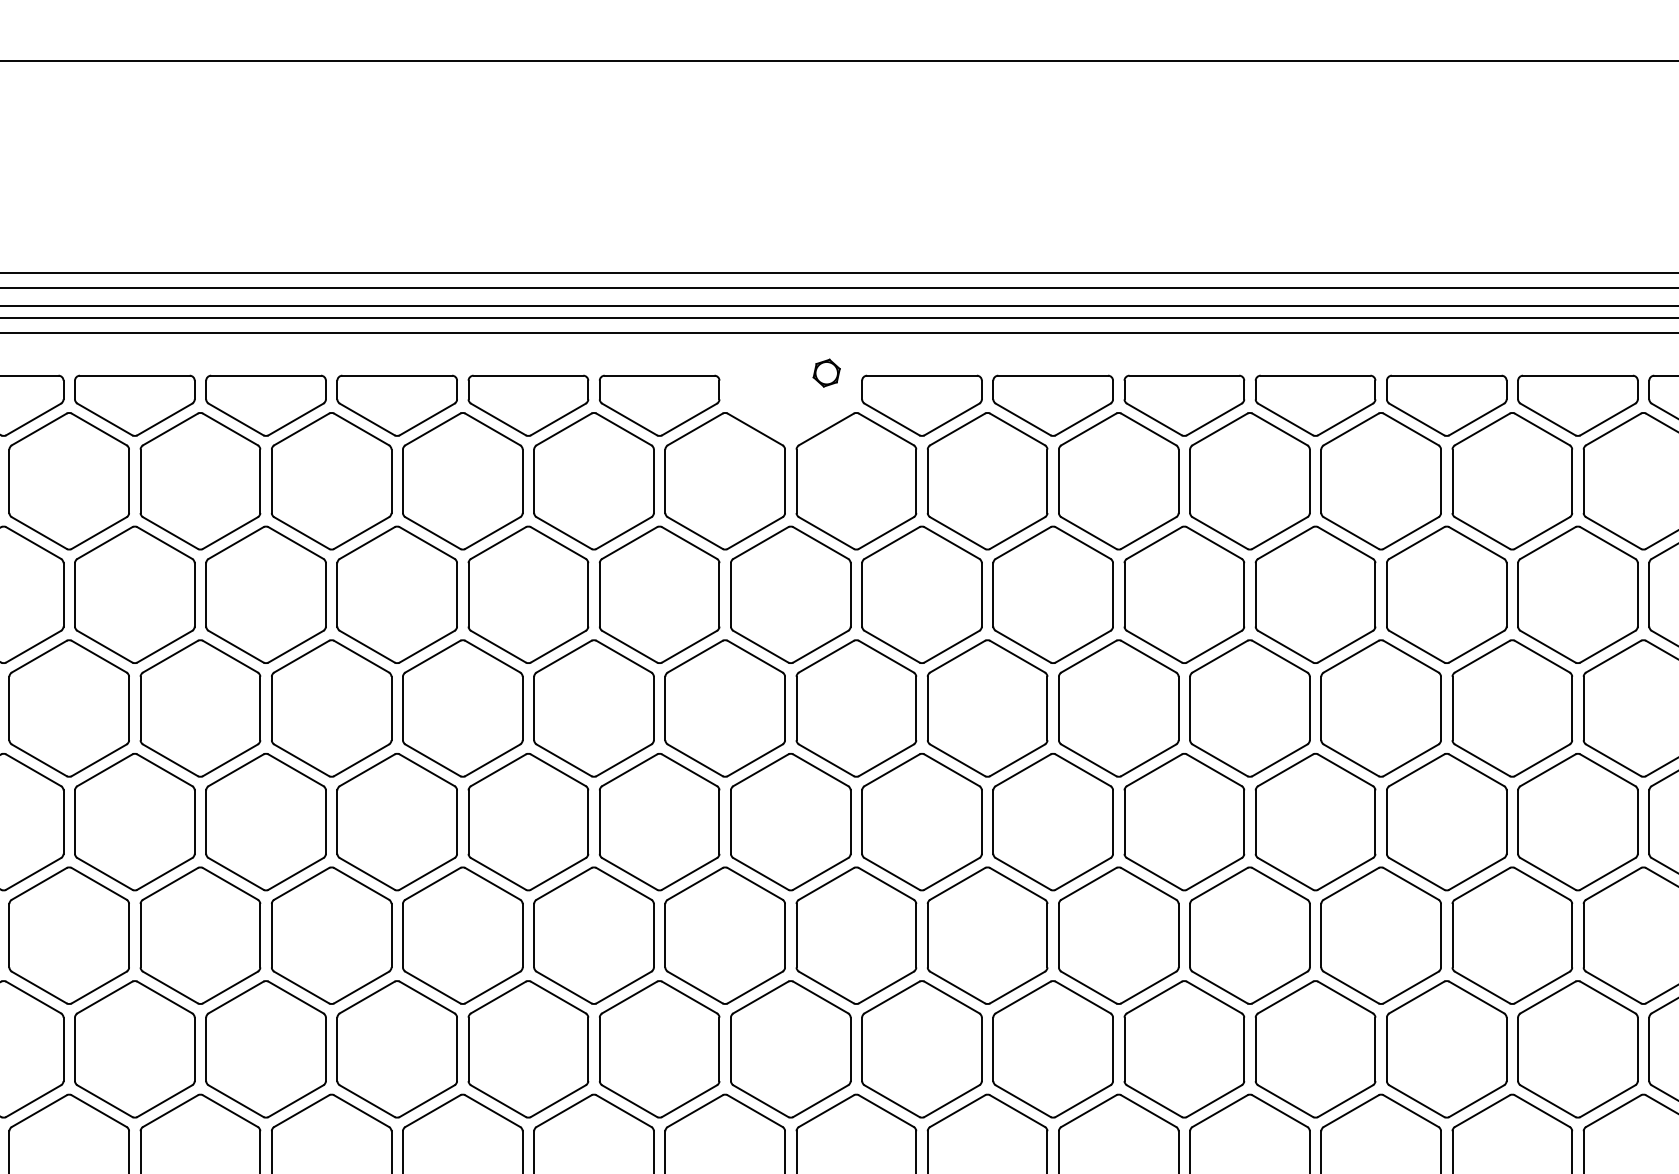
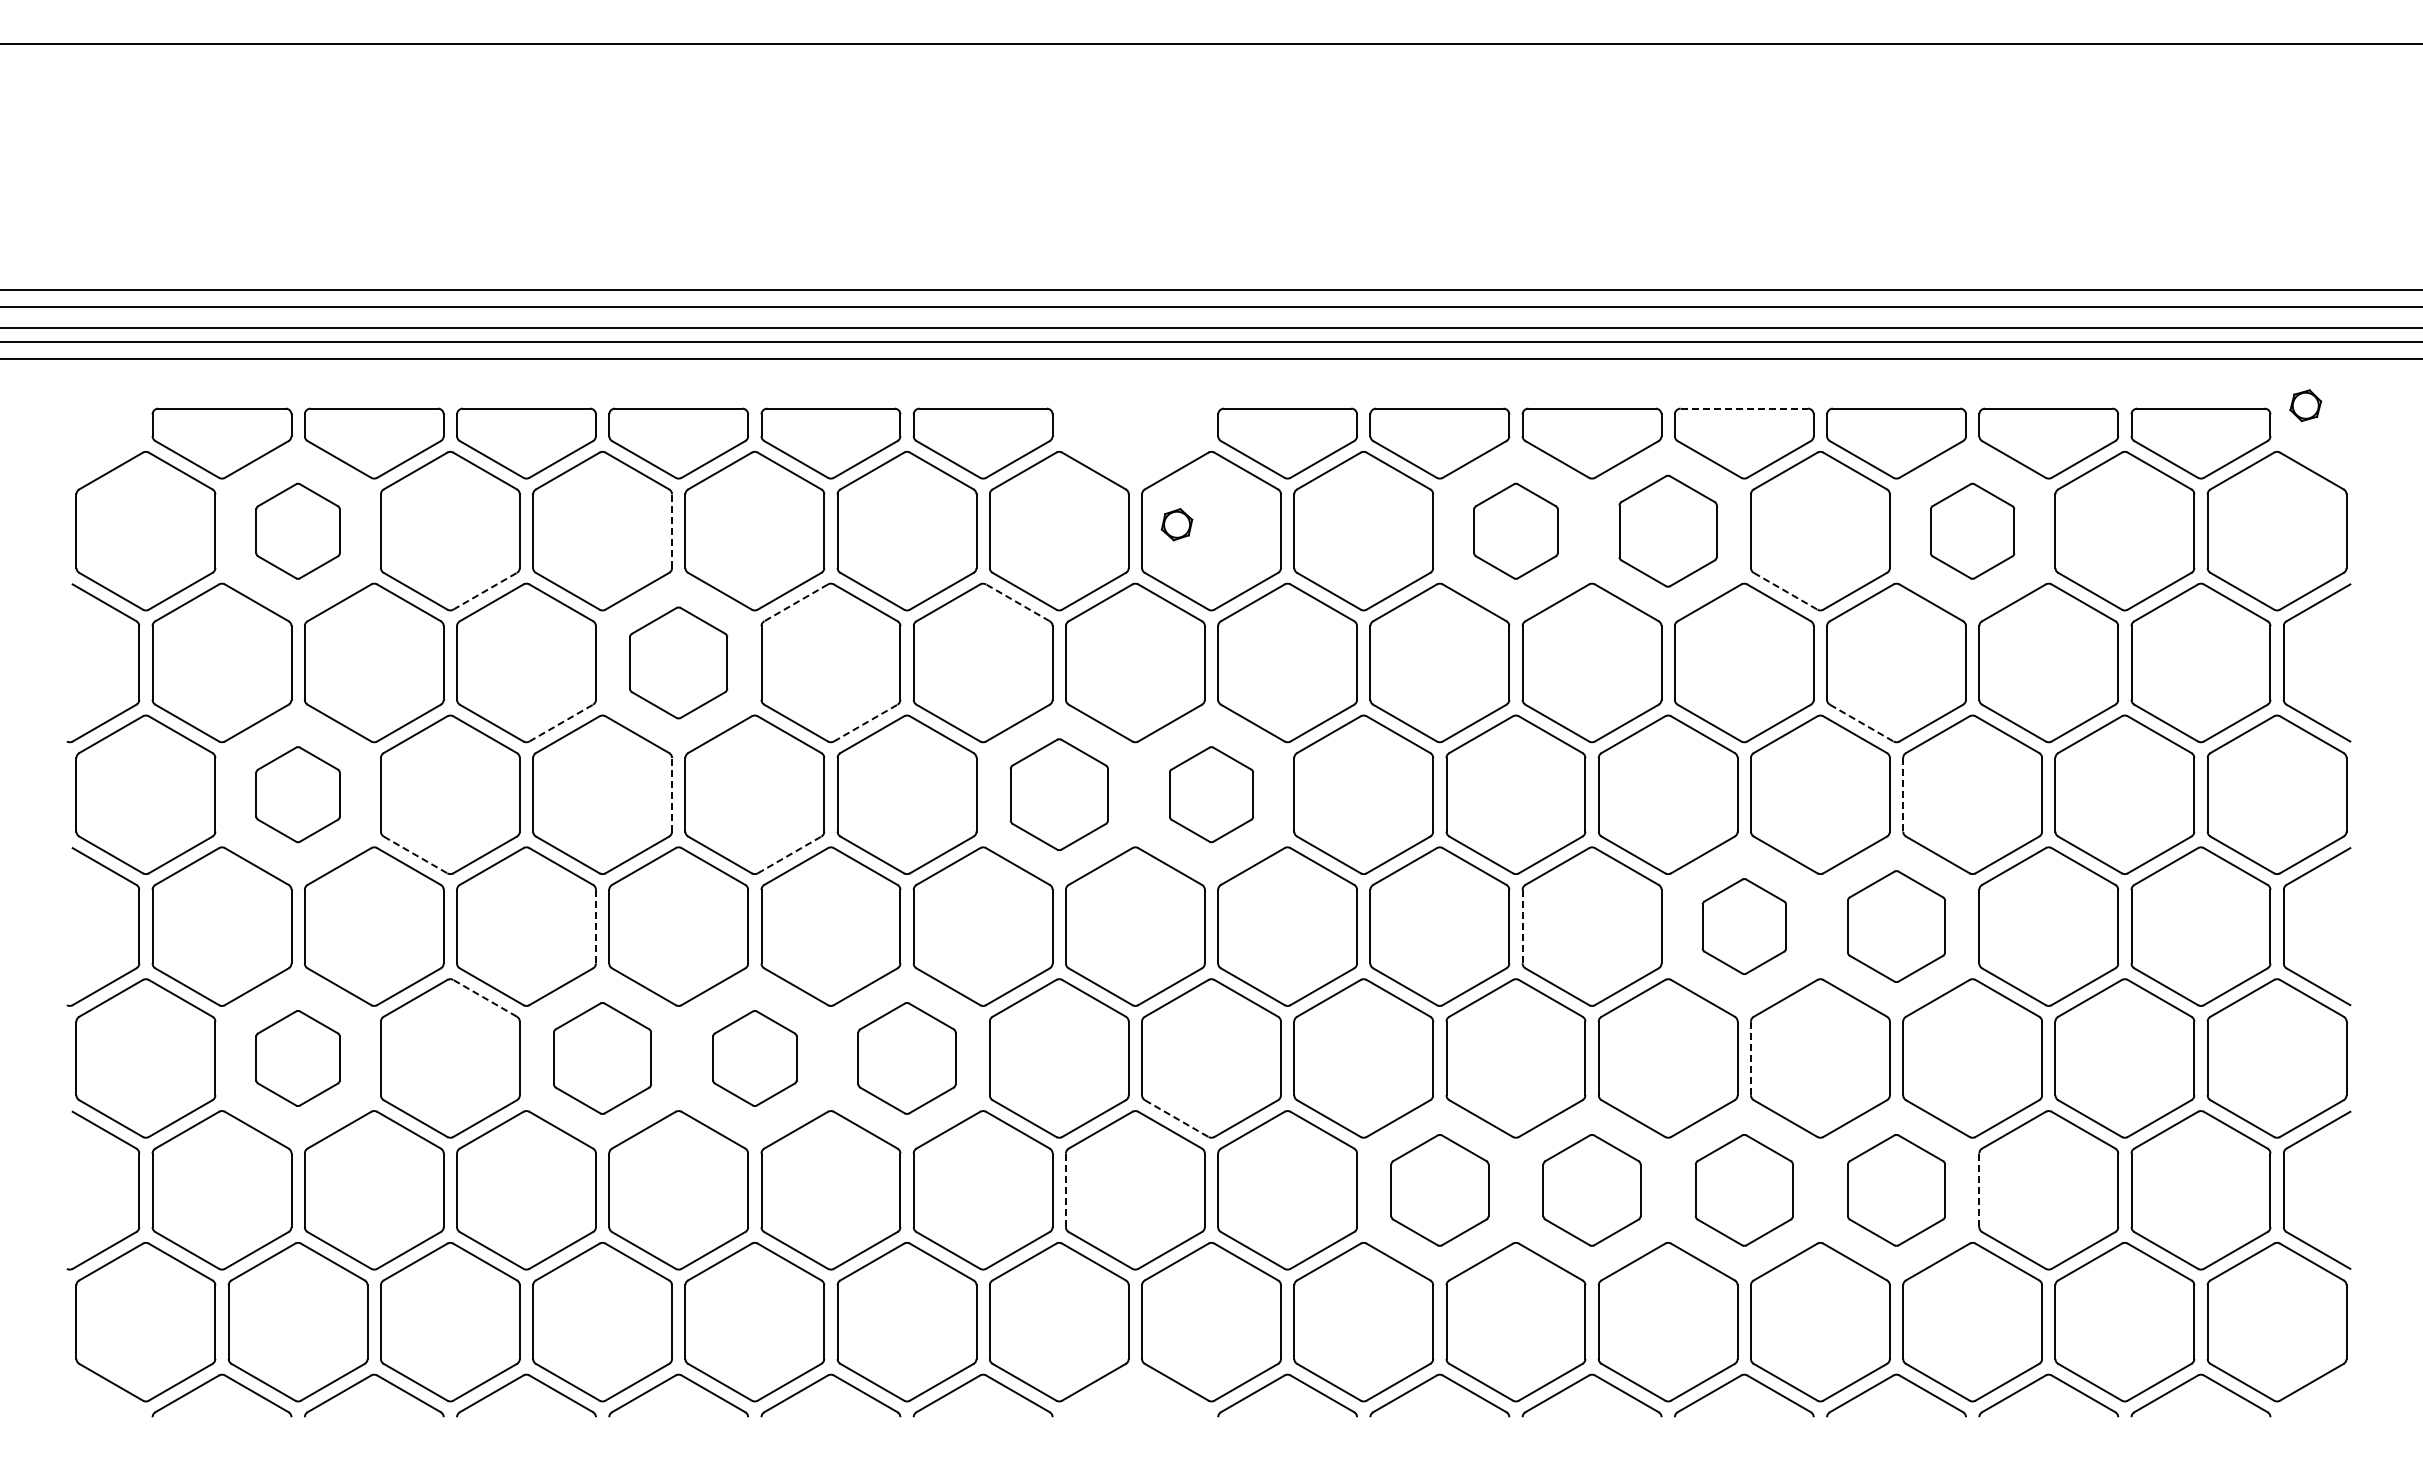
part: (826, 372) -> (1176, 524), moved
line: (1315, 375) -> (1744, 408), solid -> dashed
part: (68, 481) -> (297, 531), size x0.6
line: (391, 481) -> (672, 531), solid -> dashed
part: (1118, 481) -> (1515, 531), size x0.6
part: (1249, 481) -> (1667, 531), size x0.7
part: (1512, 481) -> (1972, 531), size x0.6
line: (230, 533) -> (485, 591), solid -> dashed
line: (1351, 533) -> (1785, 591), solid -> dashed
line: (498, 542) -> (796, 602), solid -> dashed
line: (689, 542) -> (1017, 602), solid -> dashed
part: (397, 594) -> (678, 662), size x0.7
line: (296, 647) -> (561, 723), solid -> dashed
line: (558, 647) -> (865, 723), solid -> dashed
line: (1416, 647) -> (1861, 723), solid -> dashed
part: (68, 708) -> (297, 794), size x0.6
line: (391, 708) -> (672, 794), solid -> dashed
part: (725, 708) -> (1059, 794), size x0.7
part: (856, 708) -> (1211, 794), size x0.6
line: (1452, 708) -> (1903, 794), solid -> dashed
line: (170, 760) -> (415, 855), solid -> dashed
line: (492, 760) -> (789, 855), solid -> dashed
line: (325, 821) -> (595, 926), solid -> dashed
line: (1124, 821) -> (1522, 926), solid -> dashed
part: (1315, 821) -> (1744, 926), size x0.6
part: (1446, 821) -> (1896, 926), size x0.7
line: (230, 884) -> (485, 998), solid -> dashed
part: (68, 935) -> (297, 1058), size x0.6
part: (331, 935) -> (602, 1058), size x0.7
part: (462, 935) -> (754, 1058), size x0.6
part: (593, 935) -> (906, 1058), size x0.7
line: (1320, 935) -> (1750, 1058), solid -> dashed
line: (826, 987) -> (1176, 1118), solid -> dashed
line: (730, 1049) -> (1065, 1190), solid -> dashed
part: (1052, 1049) -> (1439, 1190), size x0.7
part: (1183, 1049) -> (1591, 1190), size x0.7
part: (1315, 1049) -> (1744, 1190), size x0.7
part: (1446, 1049) -> (1896, 1190), size x0.7
line: (1518, 1049) -> (1979, 1190), solid -> dashed

